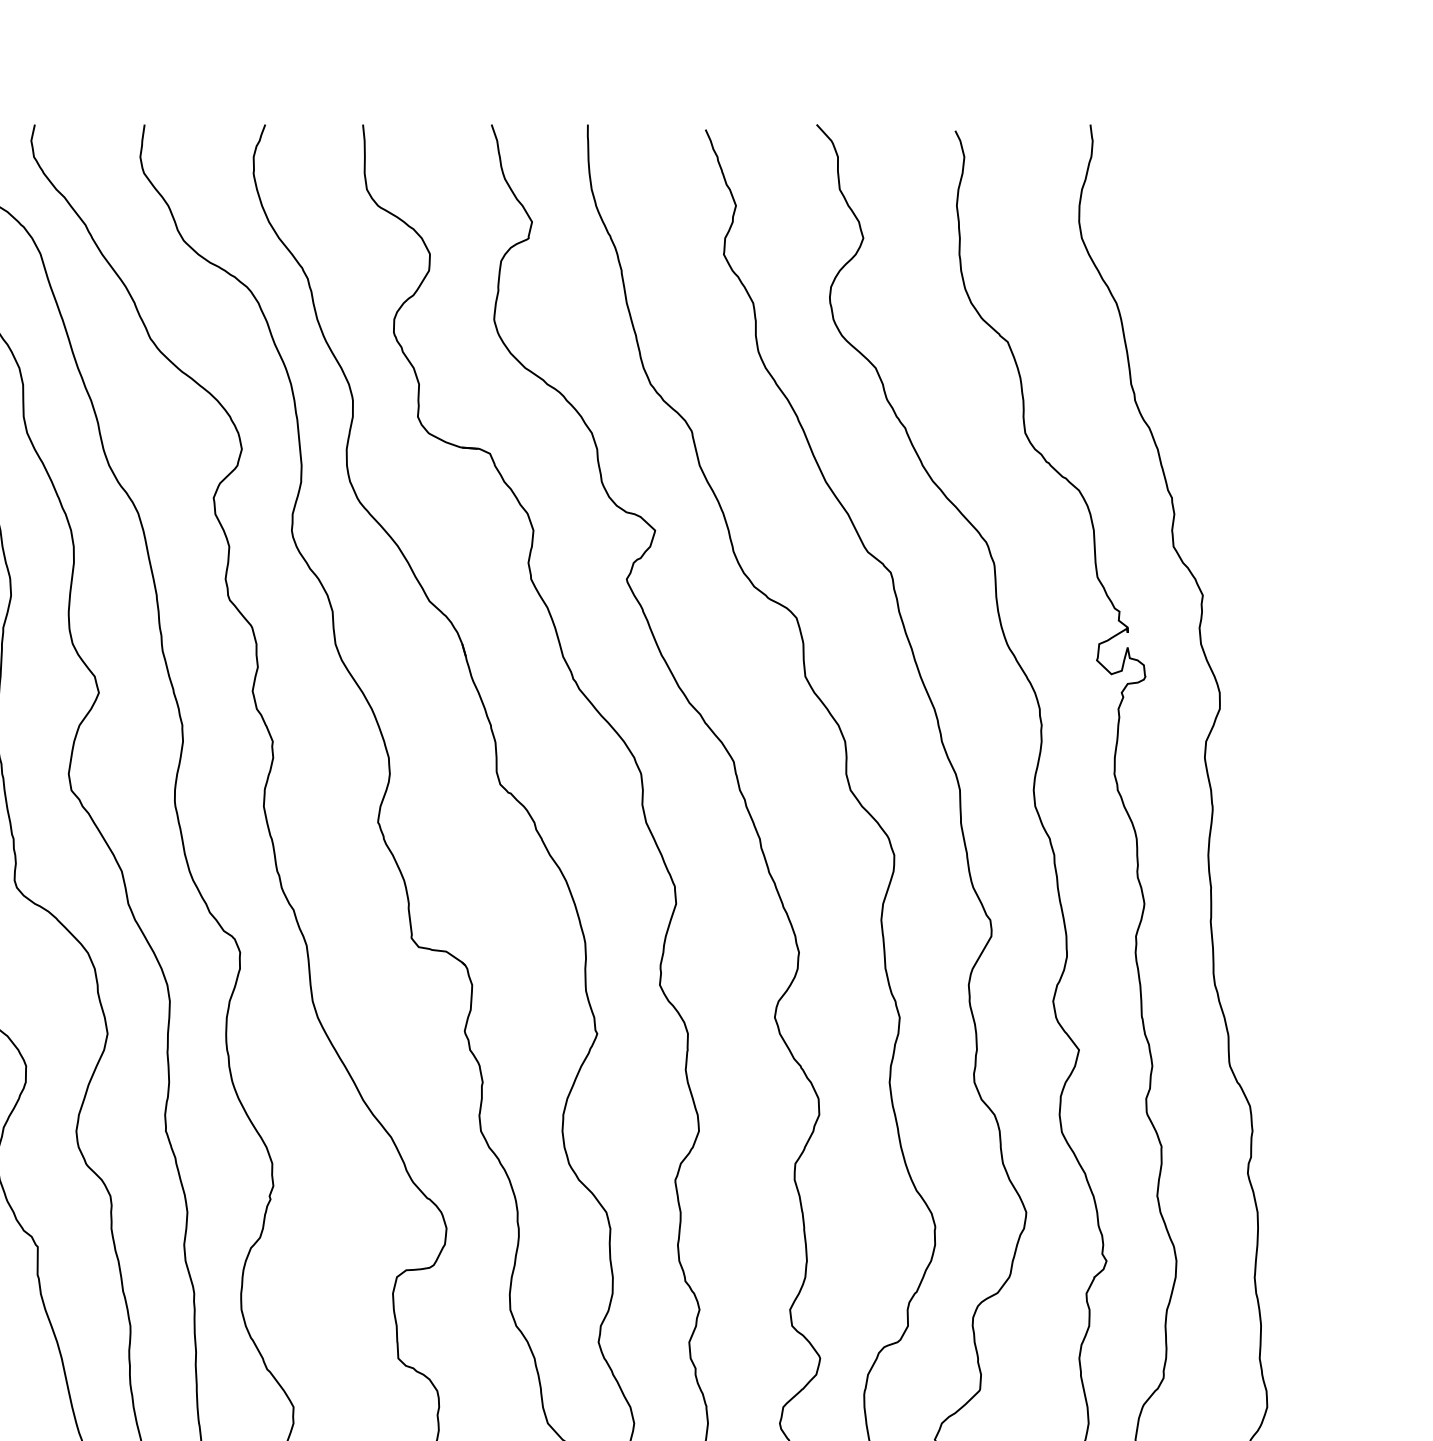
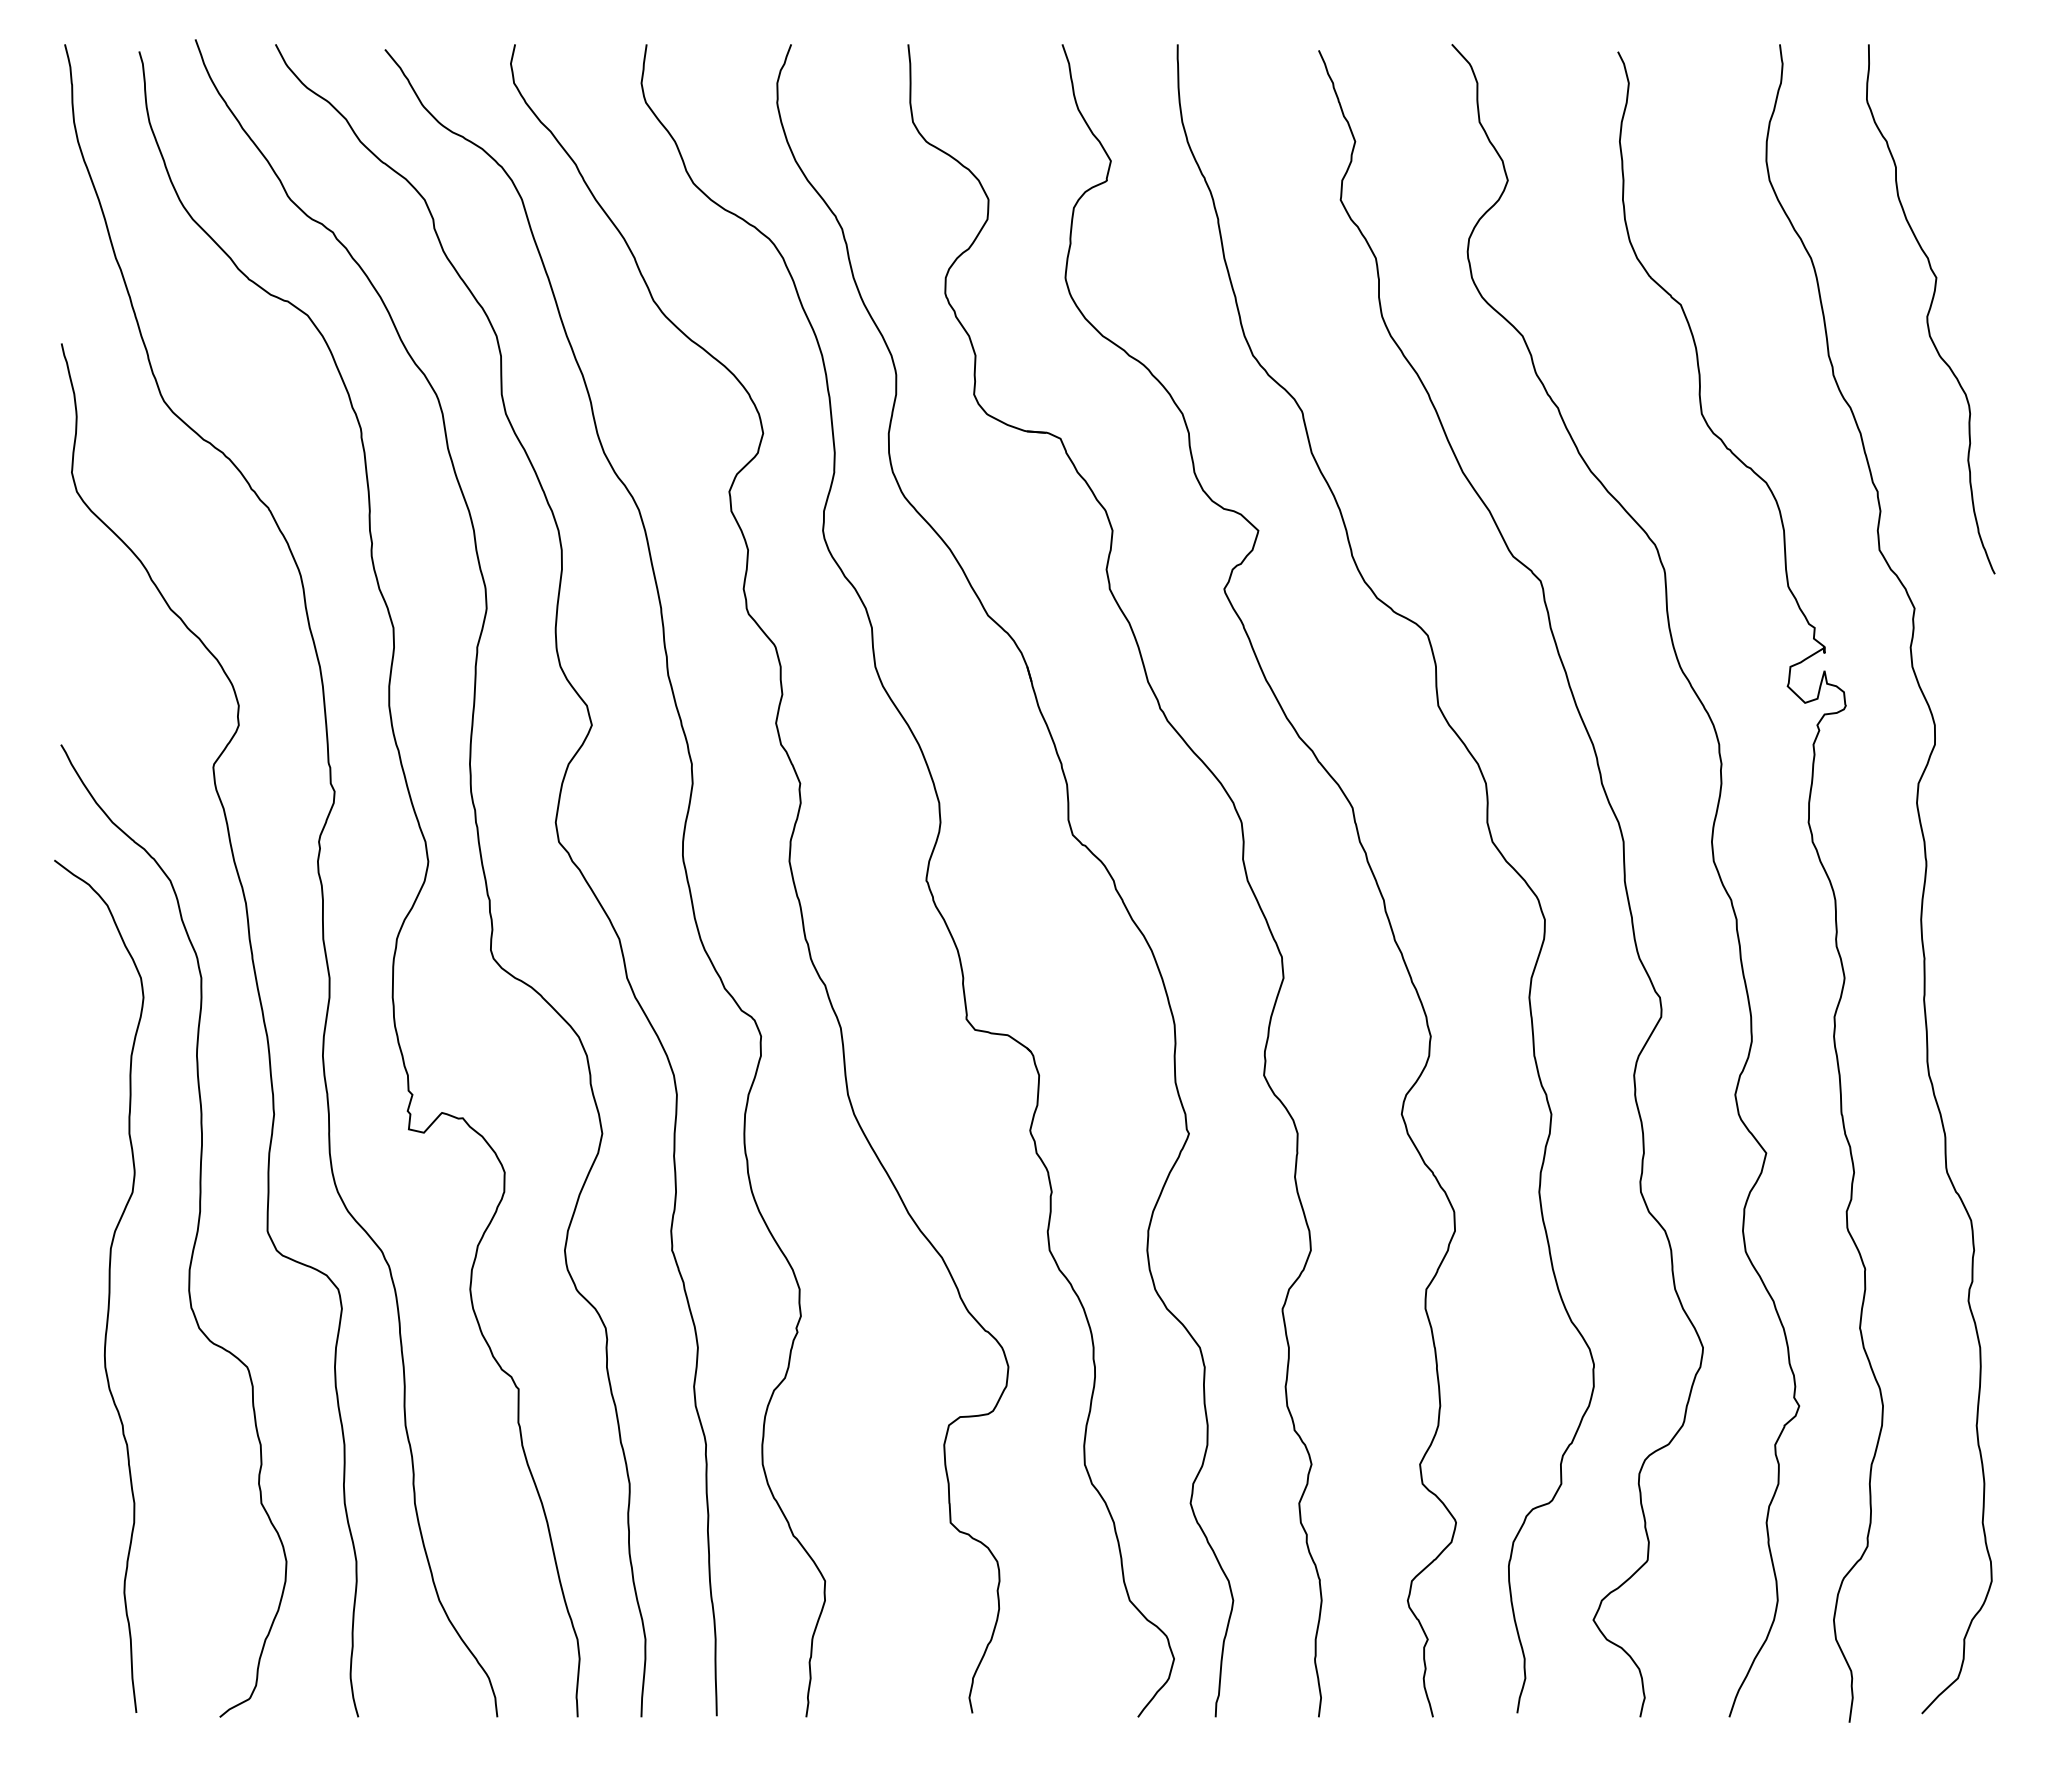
curve: (1216, 345) -> (1930, 309), added

